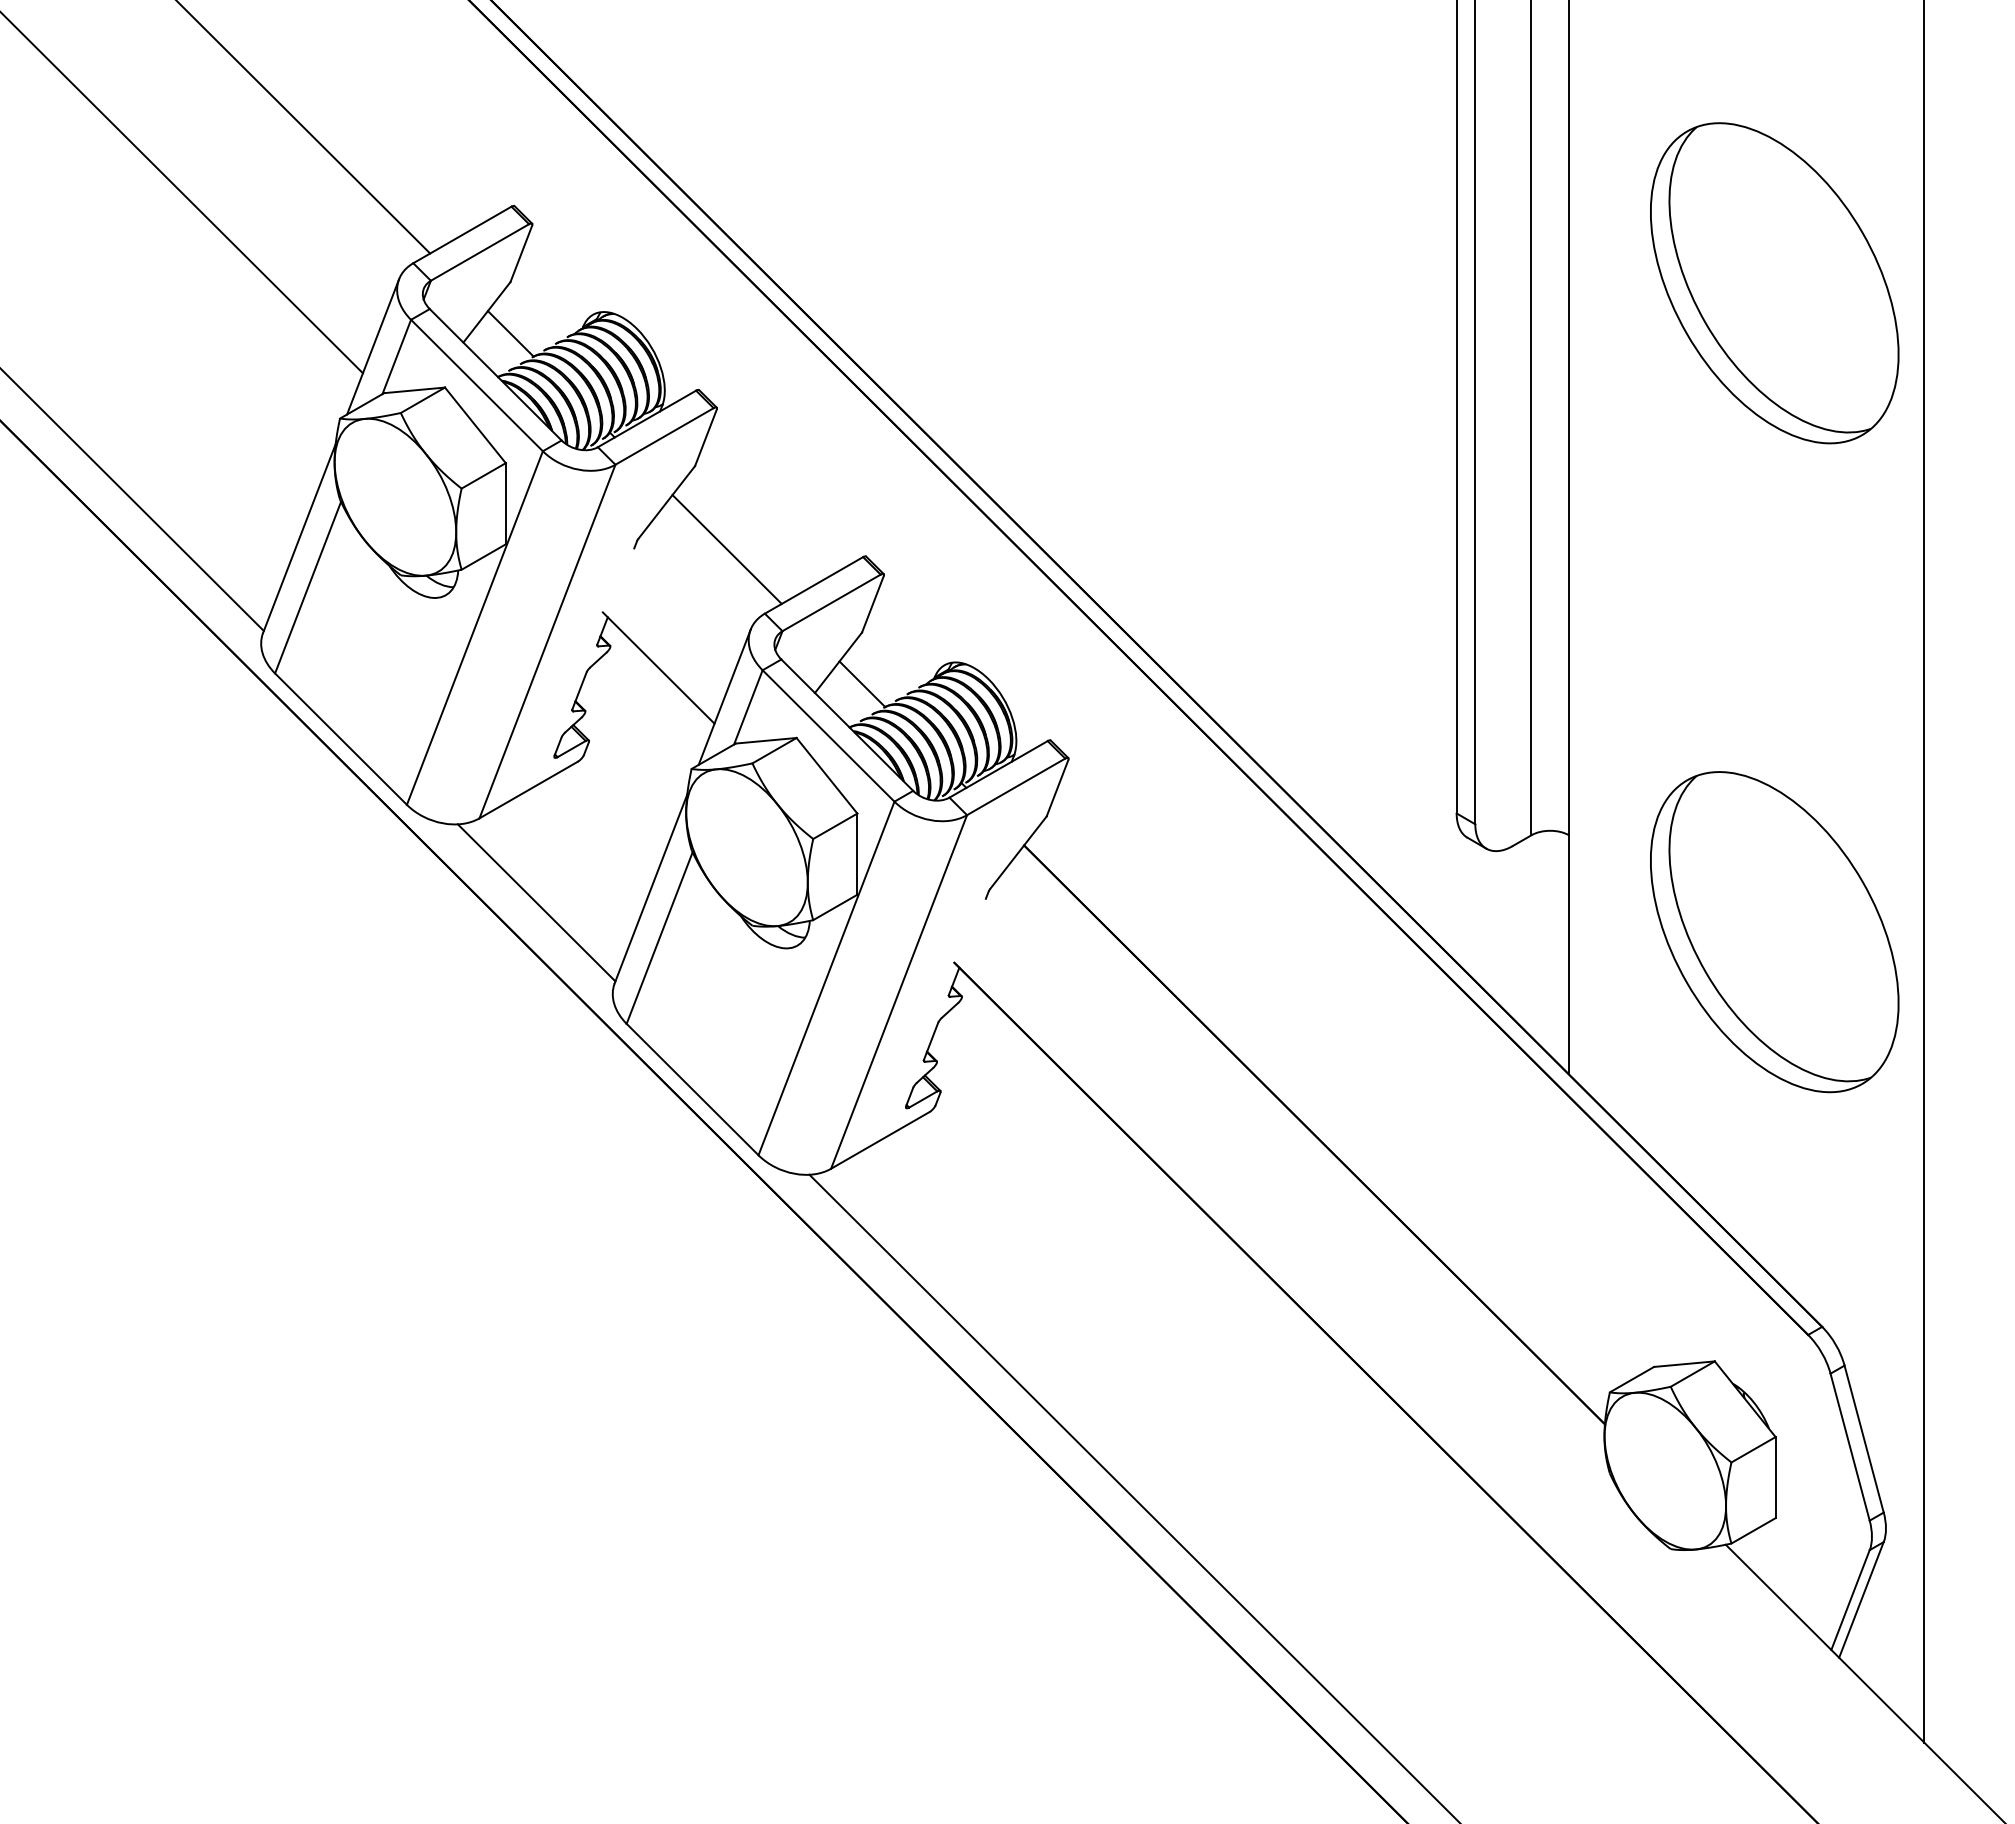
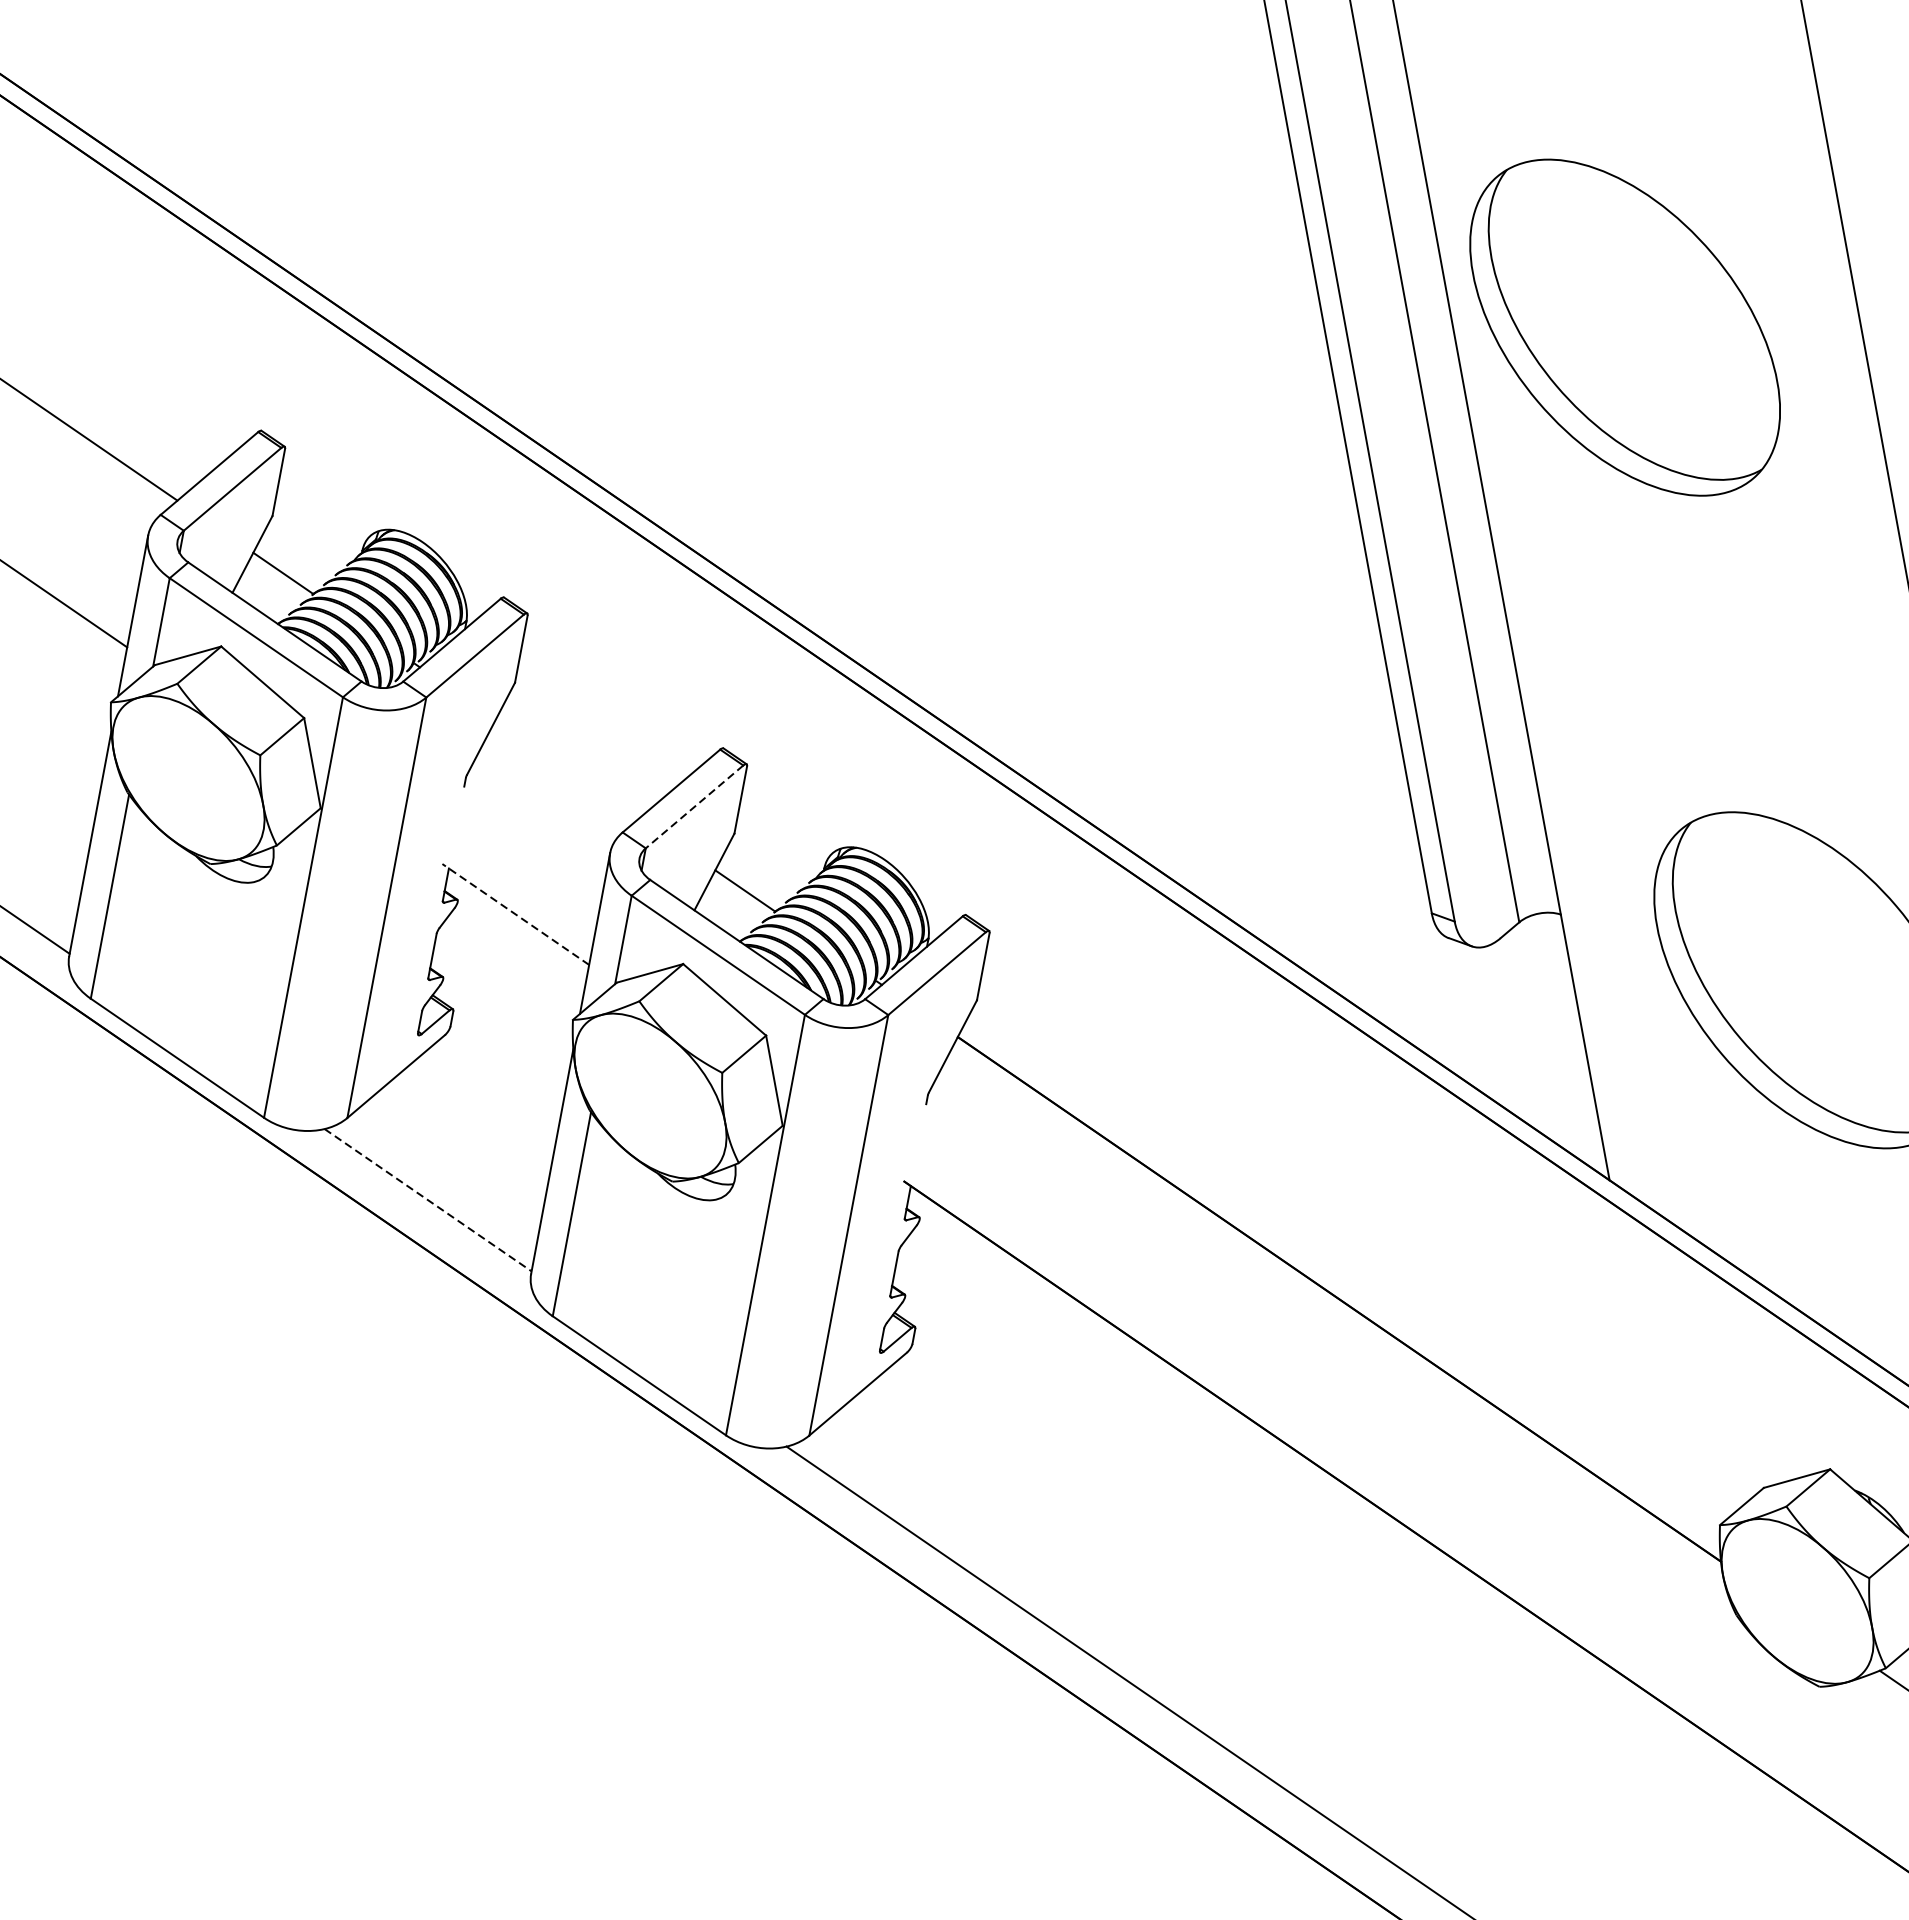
part: (1774, 283) -> (1624, 327), moved
line: (726, 549) -> (566, 769), removed
line: (831, 602) -> (694, 806), solid -> dashed
line: (658, 668) -> (515, 915), solid -> dashed
line: (537, 903) -> (429, 1200), solid -> dashed

